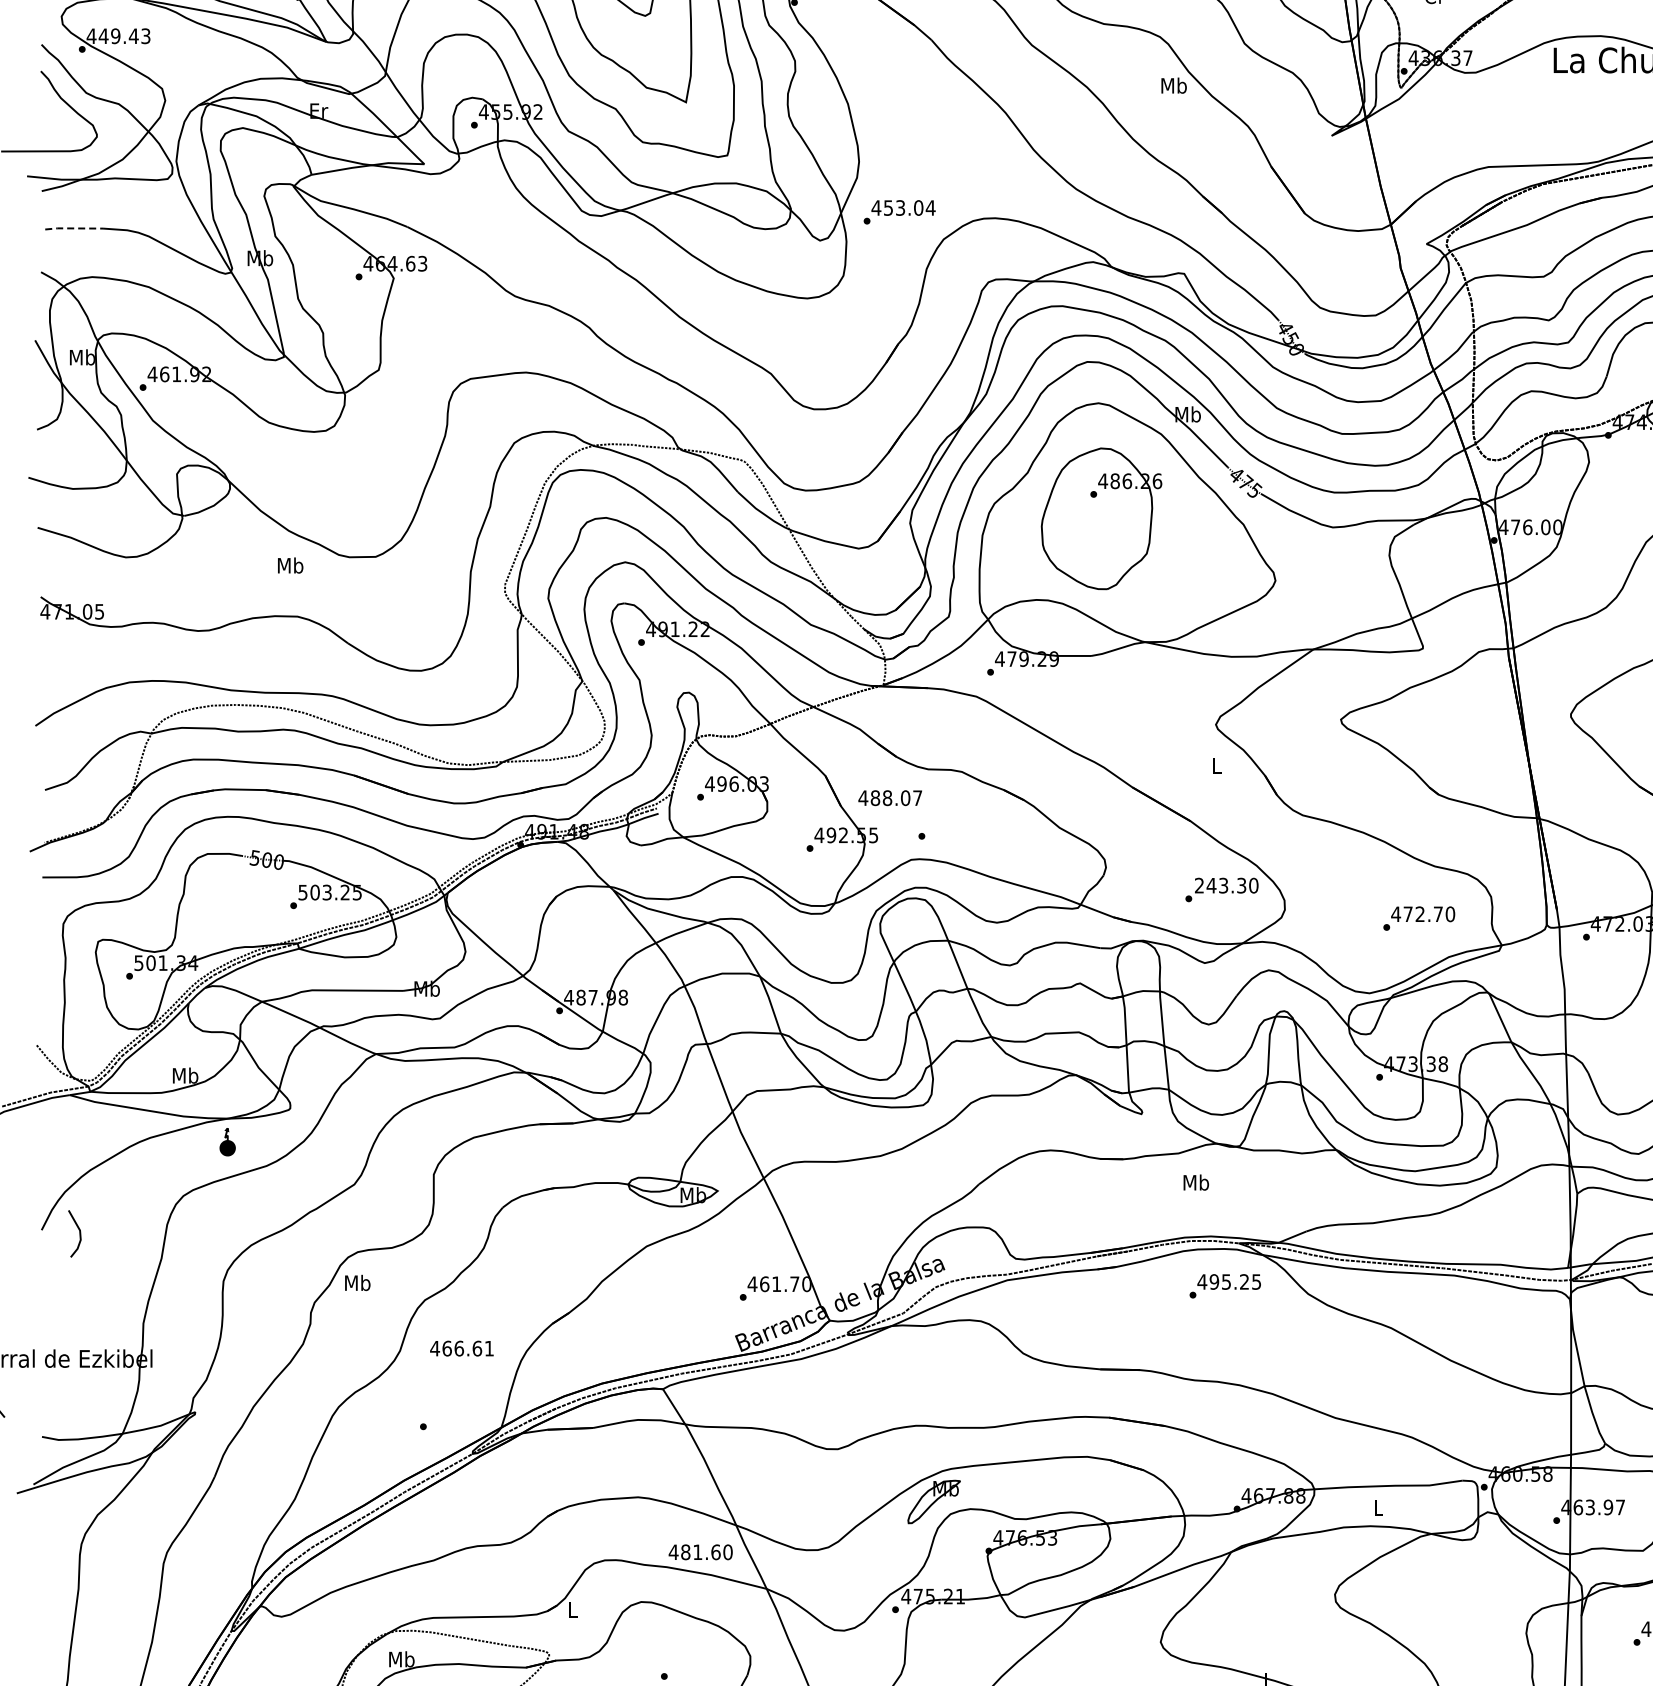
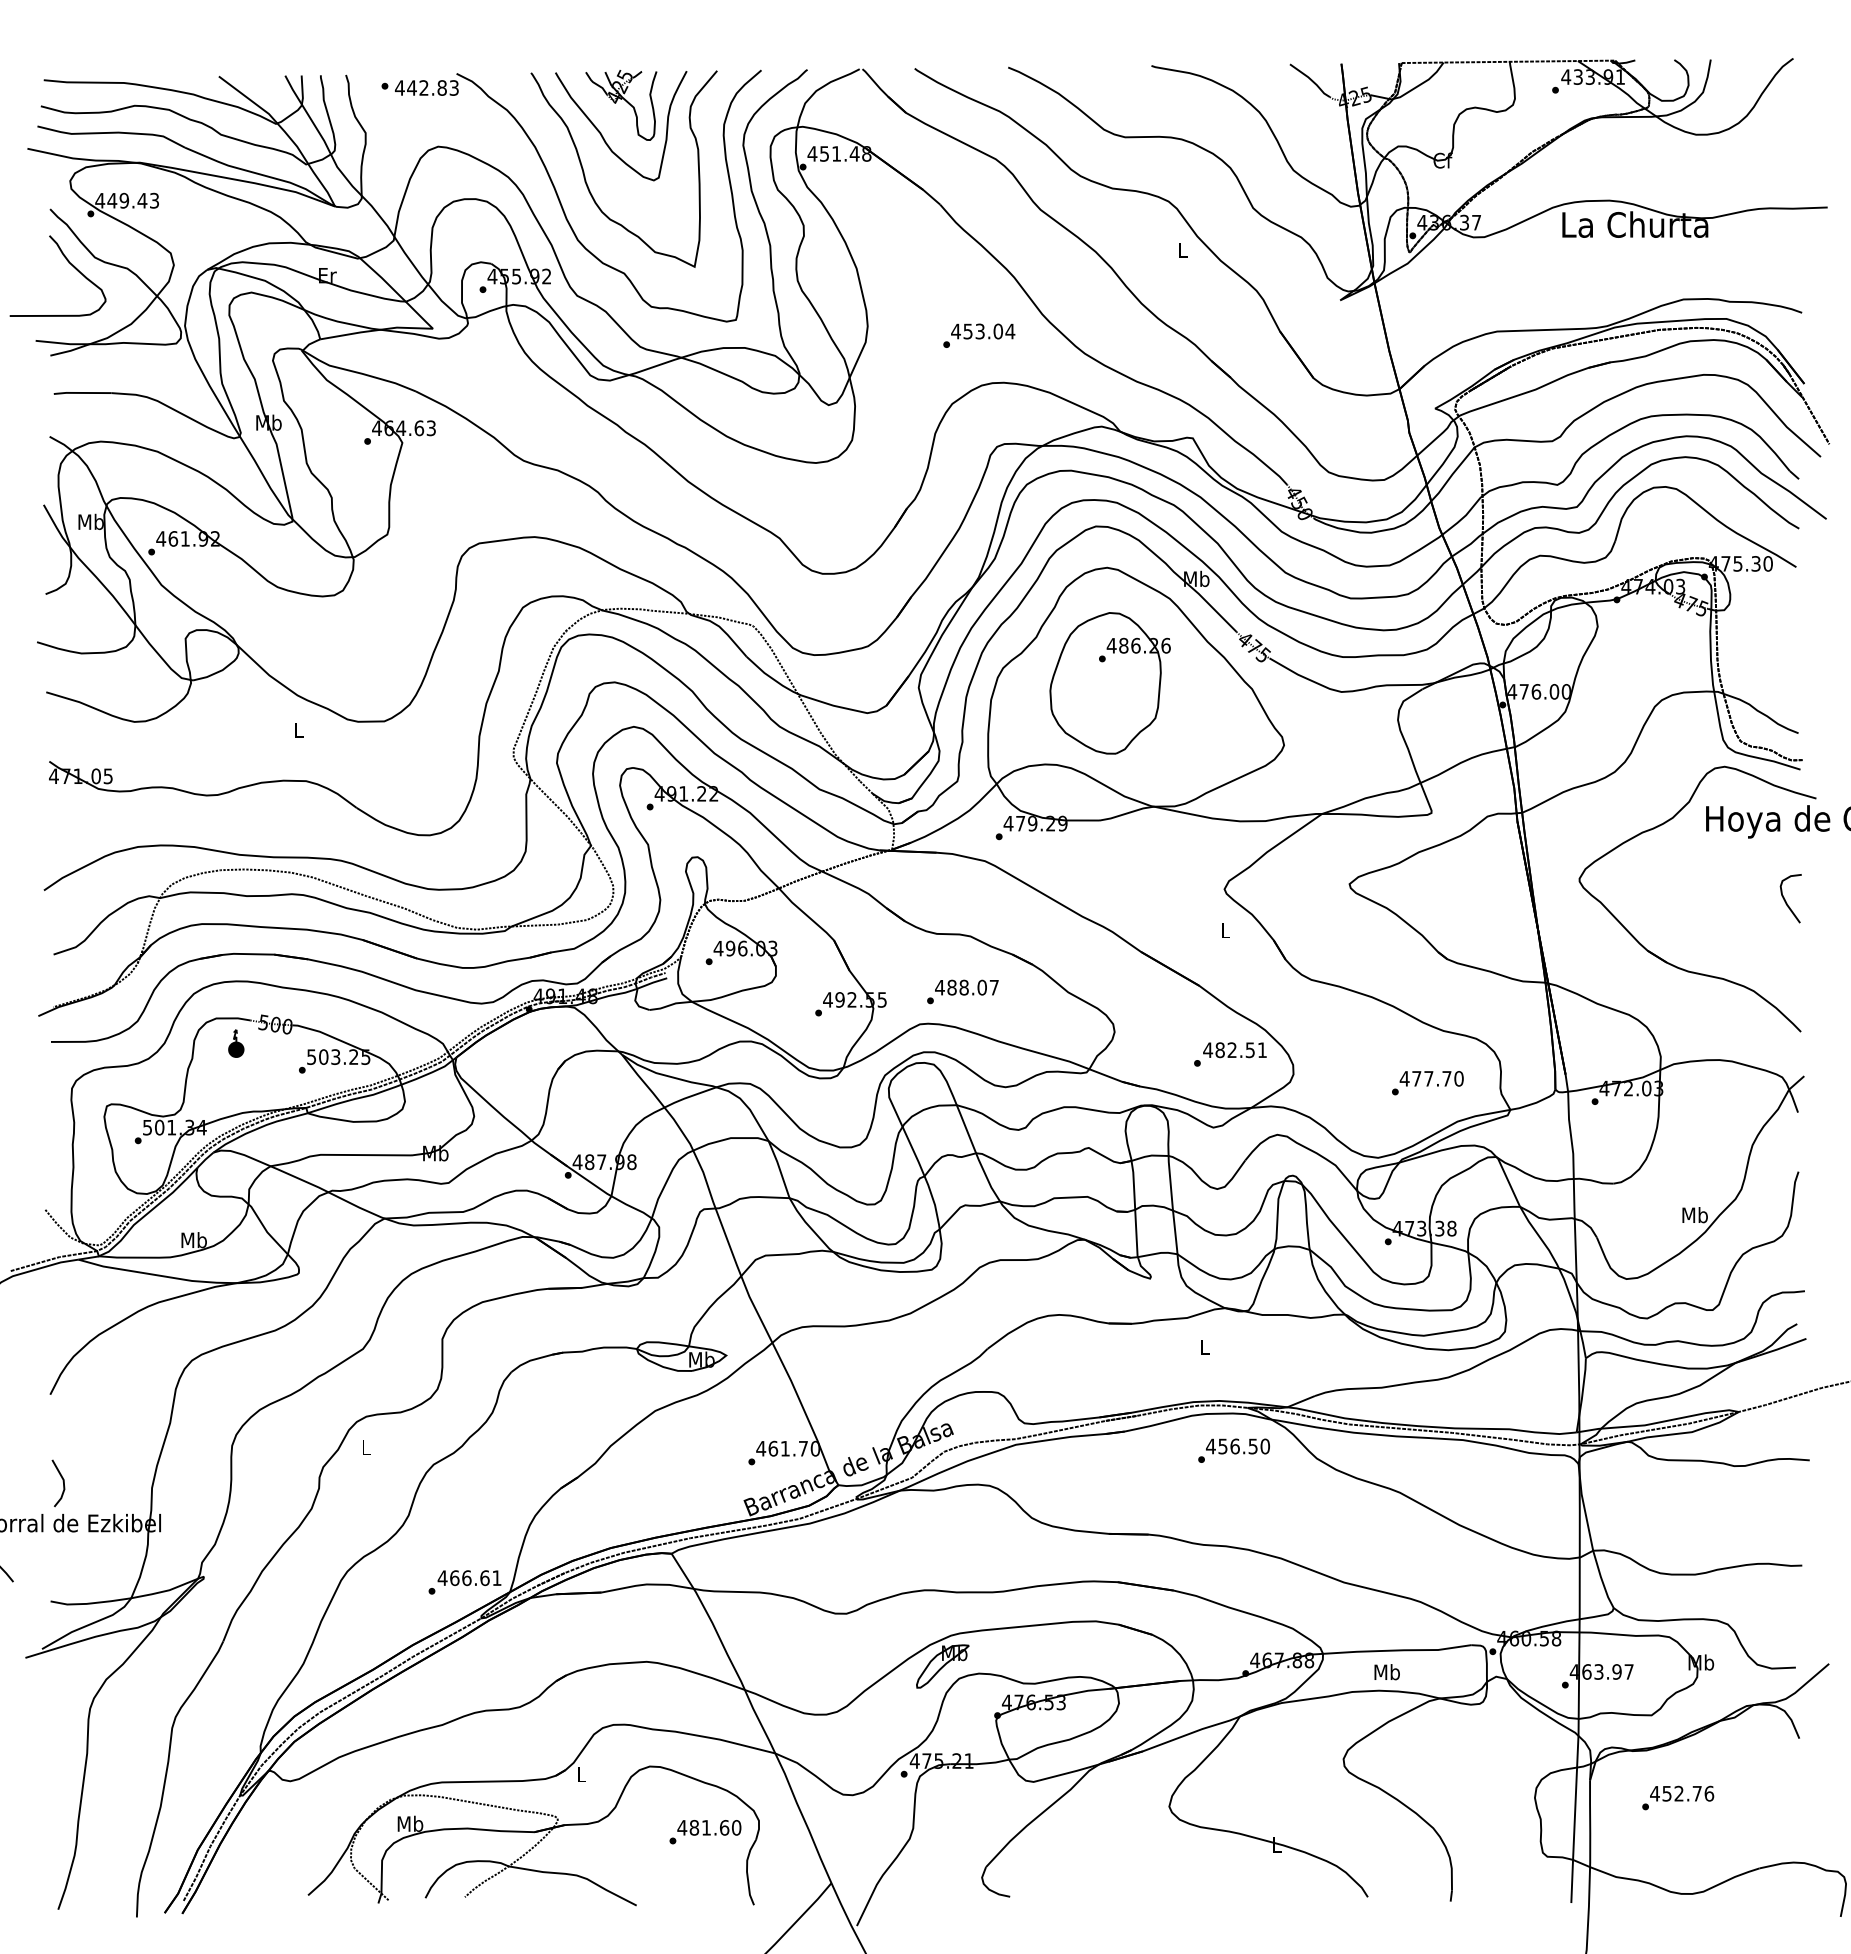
text: (1173, 85) -> (1182, 250), Mb -> L
text: (899, 211) -> (979, 335), moved
line: (73, 227) -> (82, 392), dashed -> solid
text: (289, 565) -> (298, 730), Mb -> L
text: (889, 797) -> (966, 987), moved
text: (1226, 885) -> (1235, 1050), 243.30 -> 482.51
text: (1419, 913) -> (1428, 1078), 472.70 -> 477.70
part: (227, 1141) -> (236, 1043), moved
text: (1195, 1182) -> (1204, 1347), Mb -> L
line: (78, 1231) -> (62, 1481), moved
text: (1234, 1281) -> (1243, 1446), 495.25 -> 456.50
text: (357, 1282) -> (366, 1447), Mb -> L
text: (461, 1348) -> (469, 1578), moved
text: (1377, 1507) -> (1386, 1672), L -> Mb
text: (700, 1551) -> (709, 1827), moved

